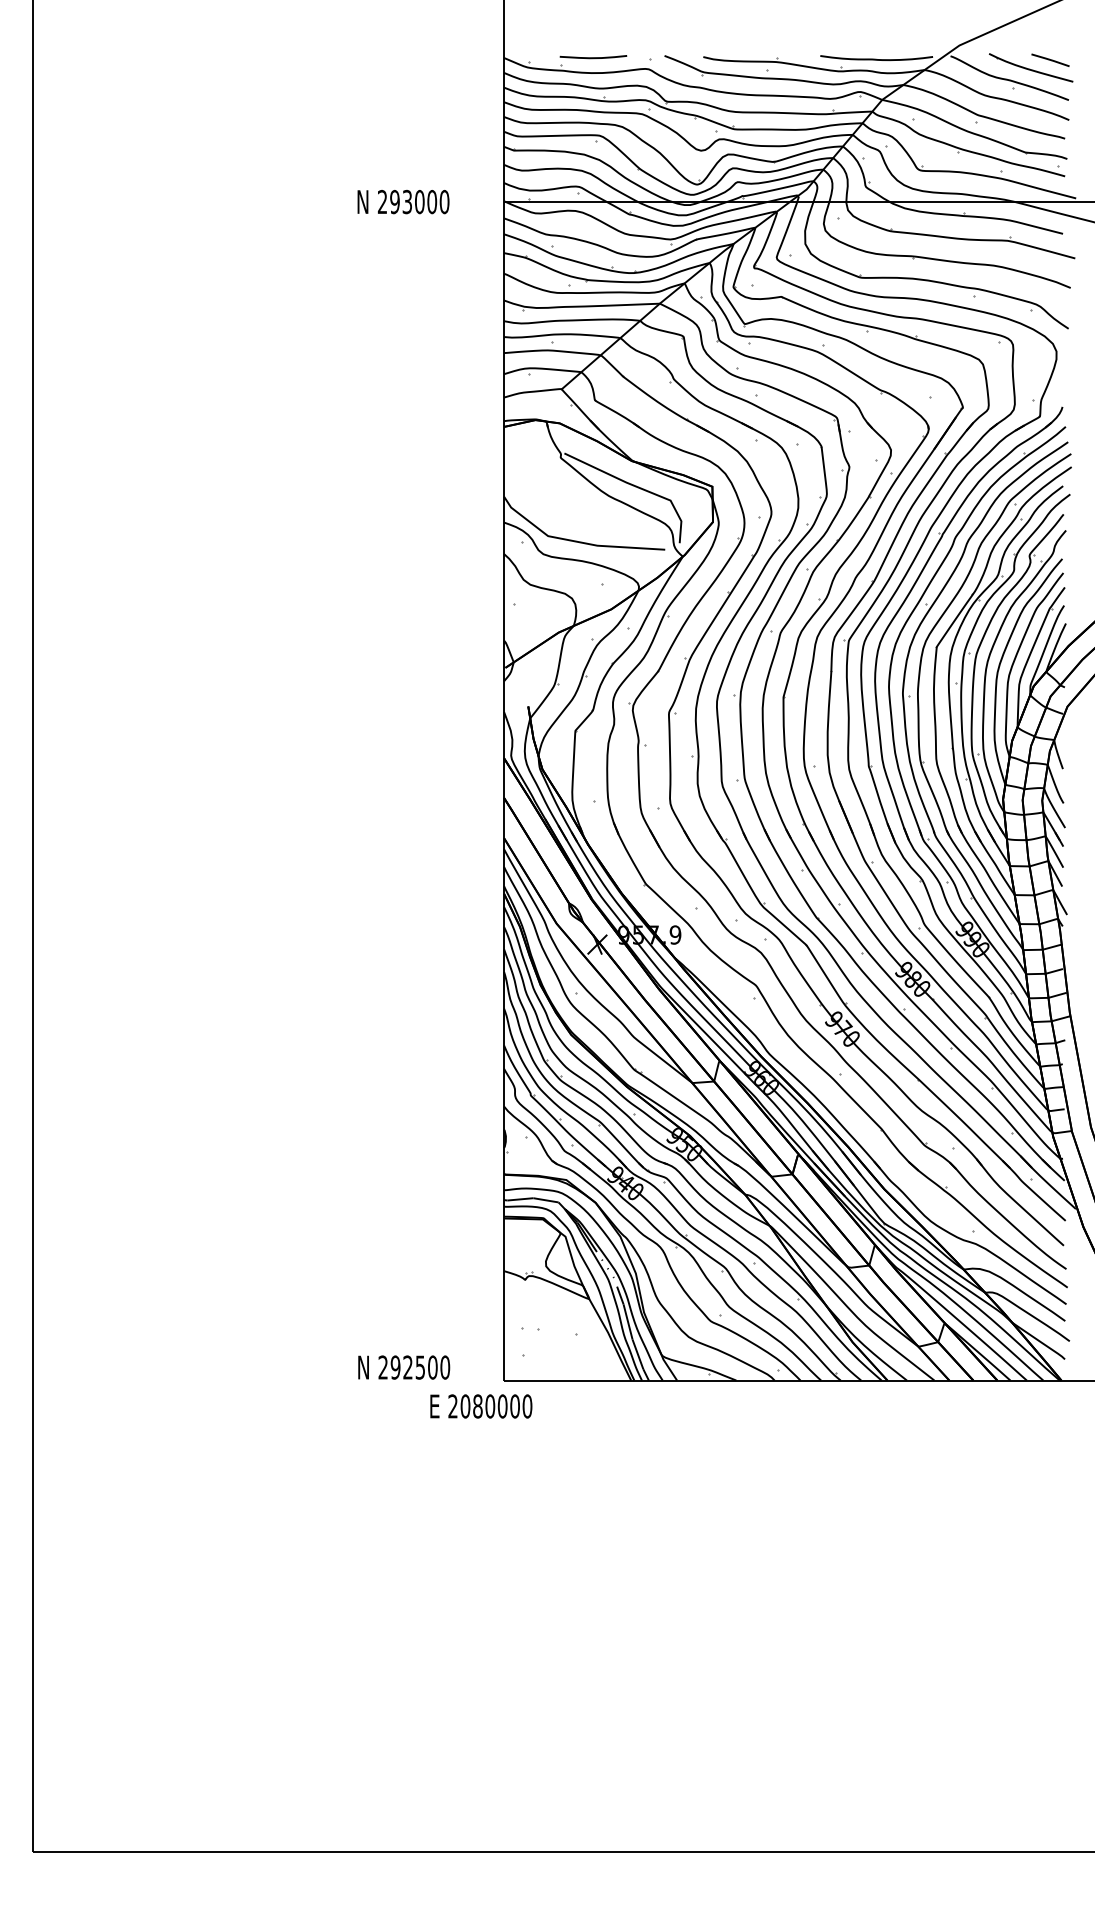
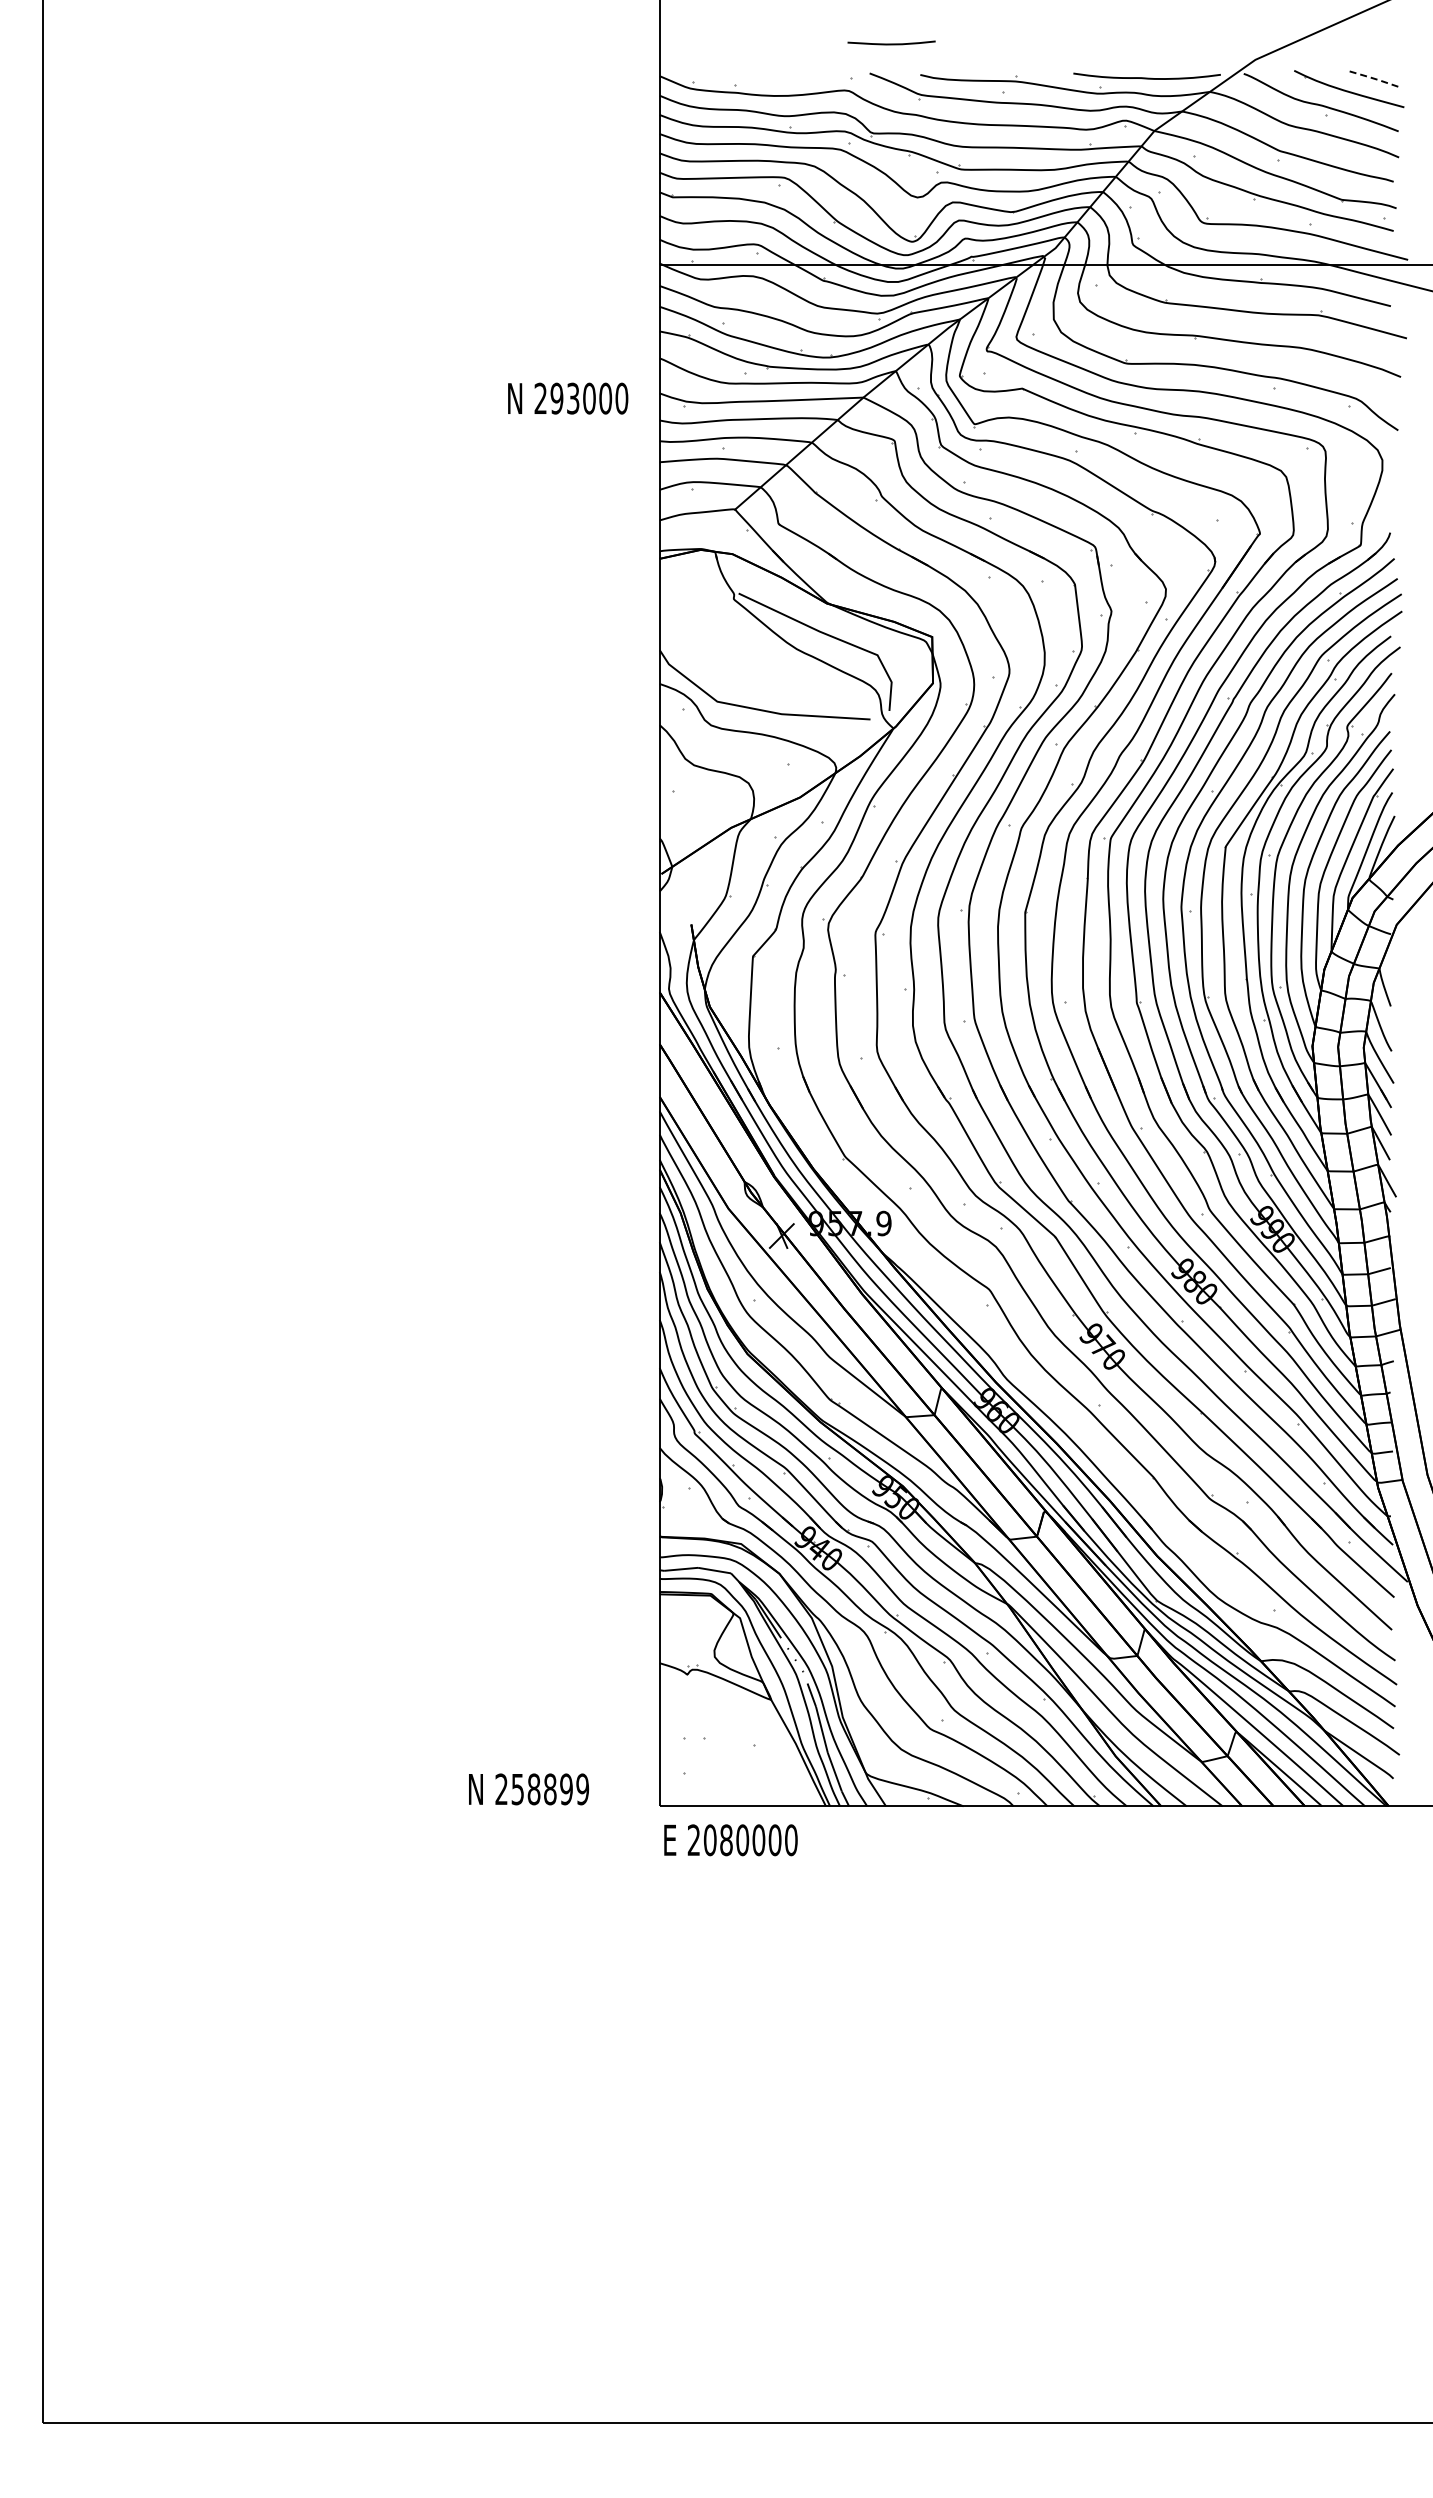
curve: (593, 57) -> (891, 43), moved
line: (1051, 60) -> (1375, 79), solid -> dashed
text: (403, 201) -> (568, 398), moved
text: (420, 1367) -> (550, 1789), 292500 -> 258899
text: (480, 1406) -> (730, 1840), moved

